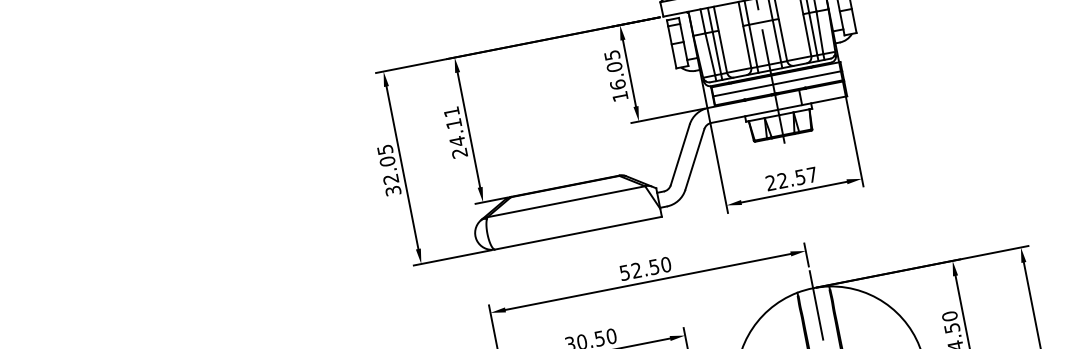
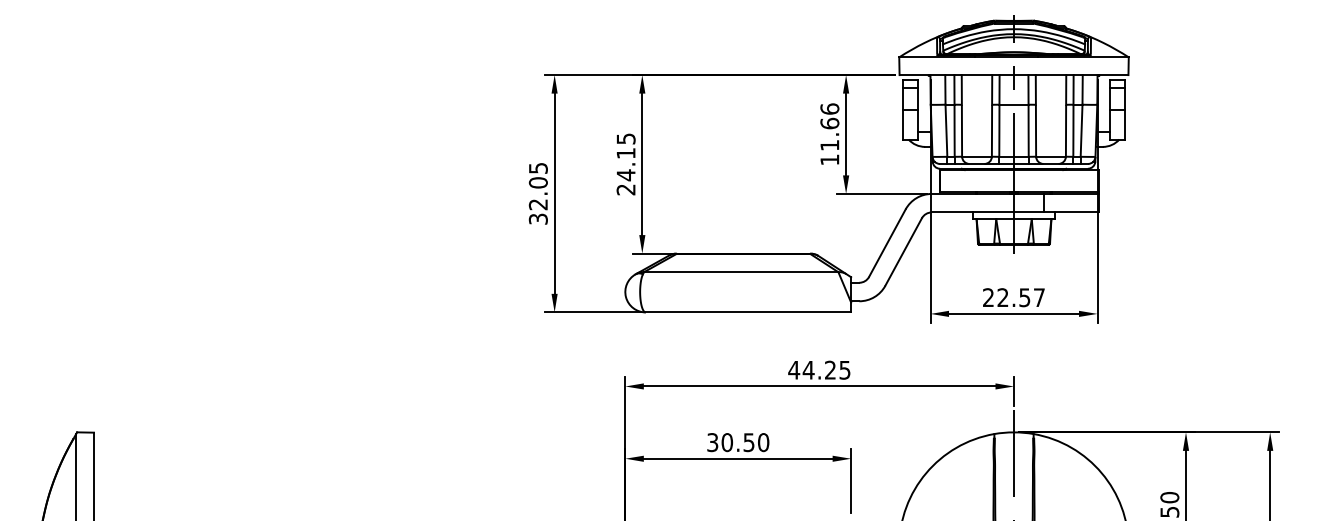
text: (614, 69) -> (829, 126), 16.05 -> 11.66
line: (777, 83) -> (1019, 181), removed
text: (451, 111) -> (625, 138), 24.11 -> 24.15
text: (645, 268) -> (819, 369), 52.50 -> 44.25

